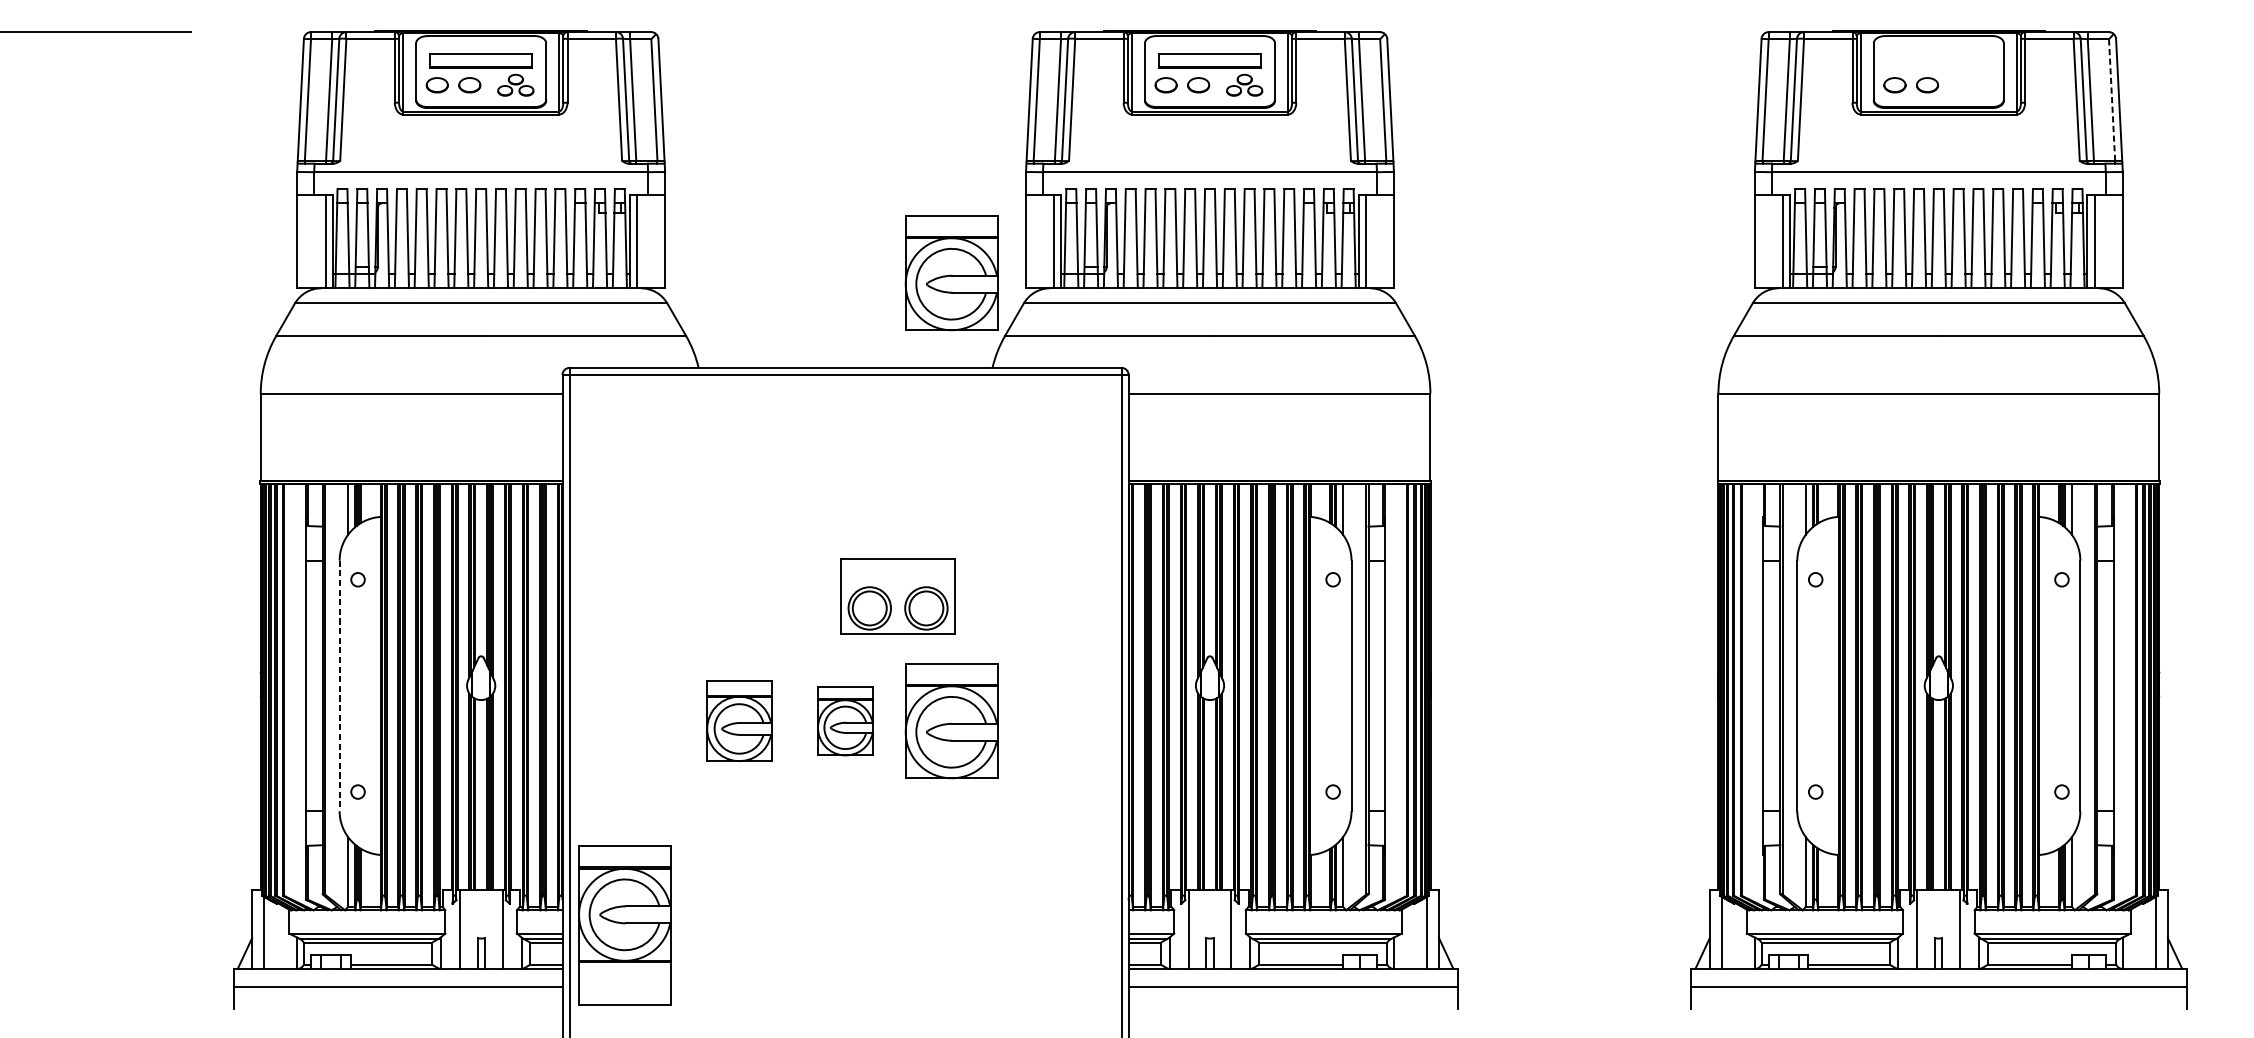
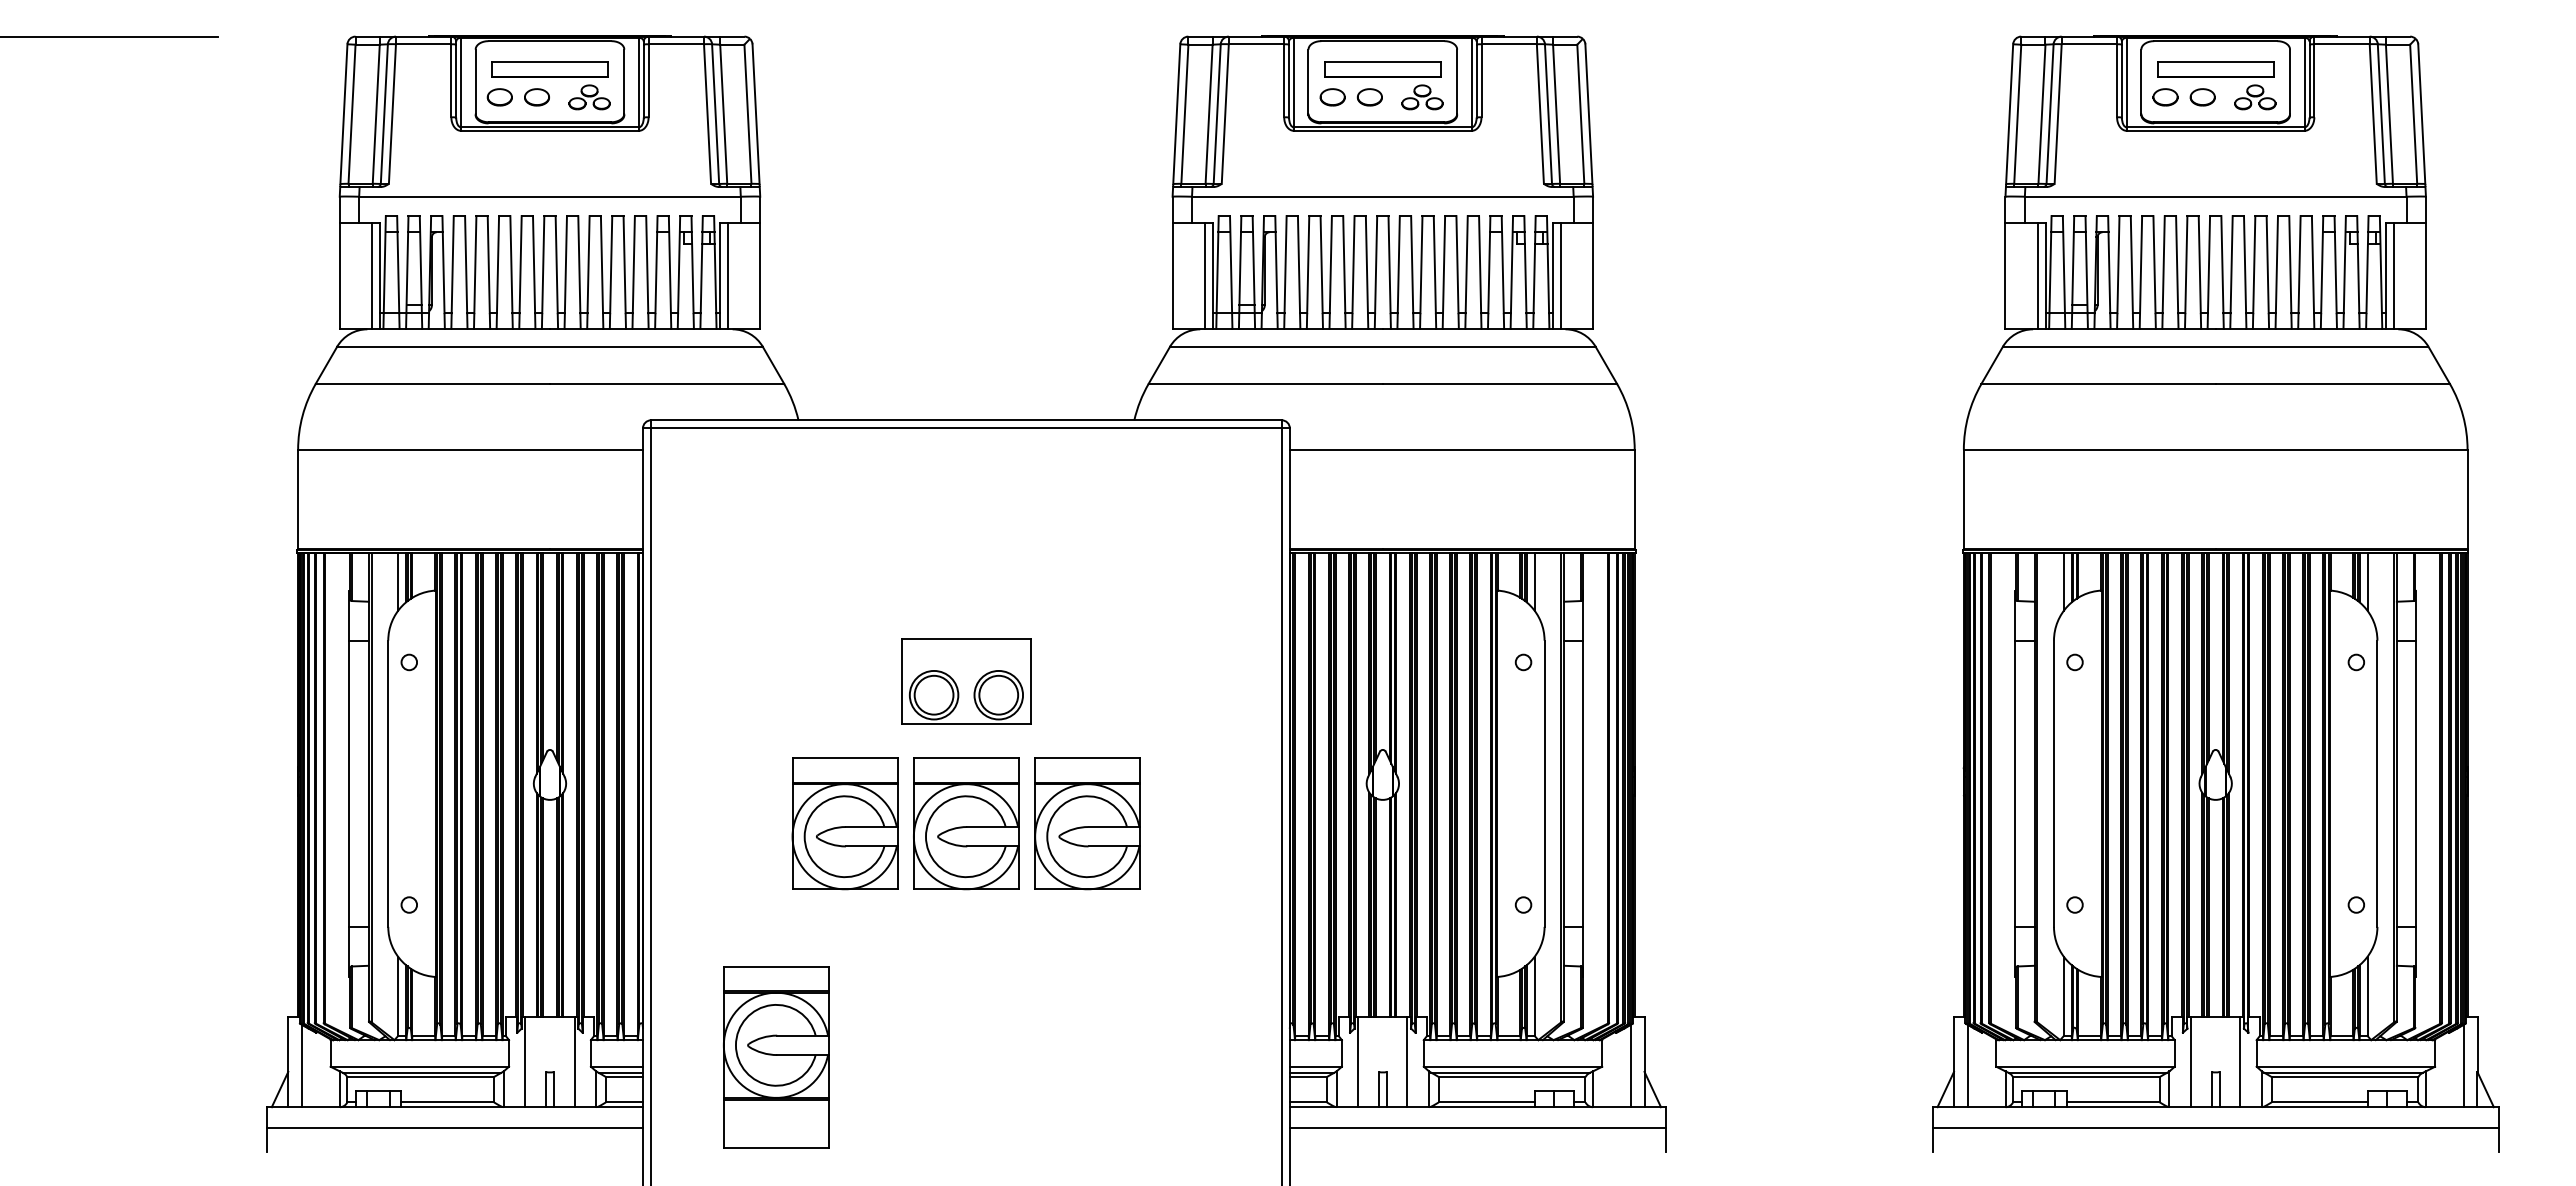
part: (1939, 67) -> (2216, 77), added
line: (2111, 100) -> (2413, 114), dashed -> solid
part: (951, 272) -> (1087, 311), removed
part: (898, 596) -> (966, 681), moved
line: (339, 686) -> (388, 784), dashed -> solid
part: (738, 720) -> (844, 823), size x1.43
part: (845, 720) -> (966, 823), size x1.67
part: (625, 925) -> (776, 1057), moved

